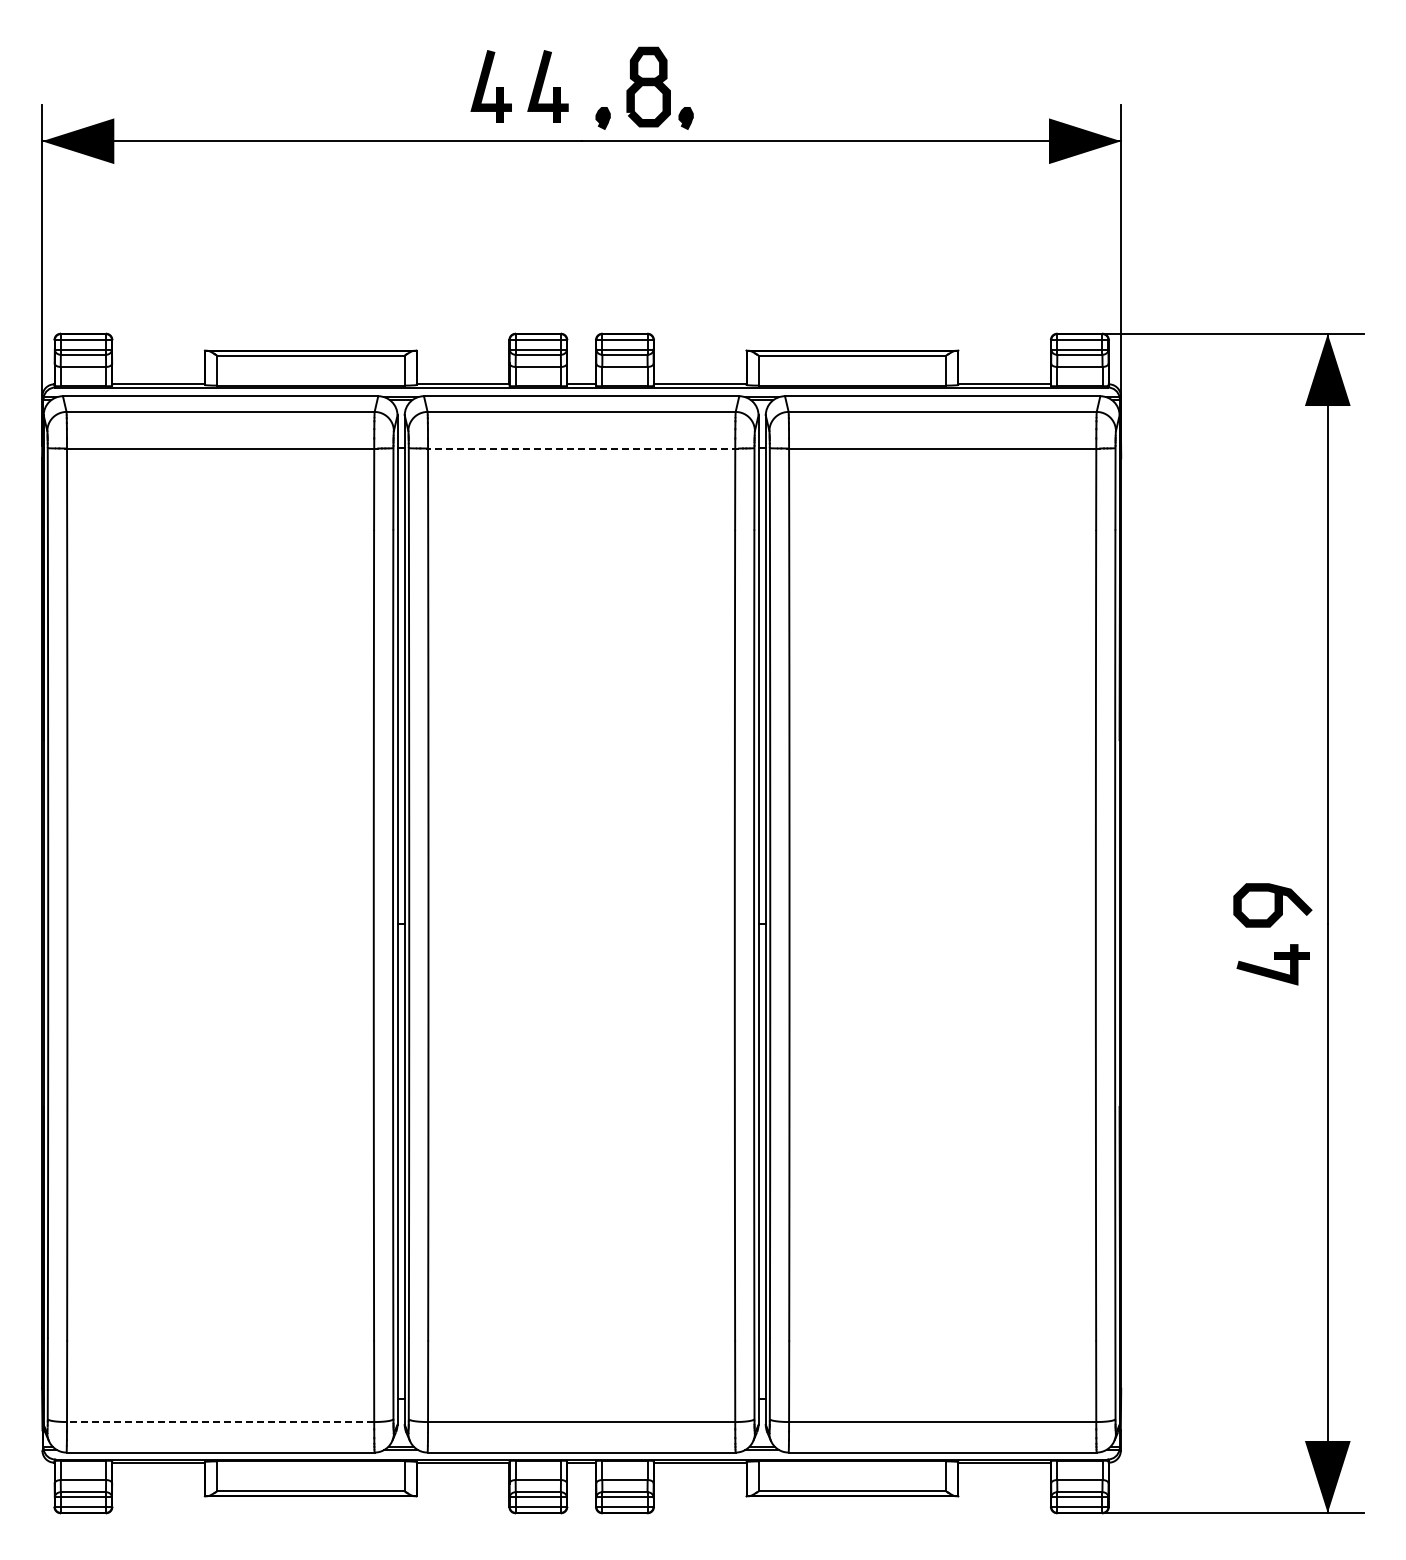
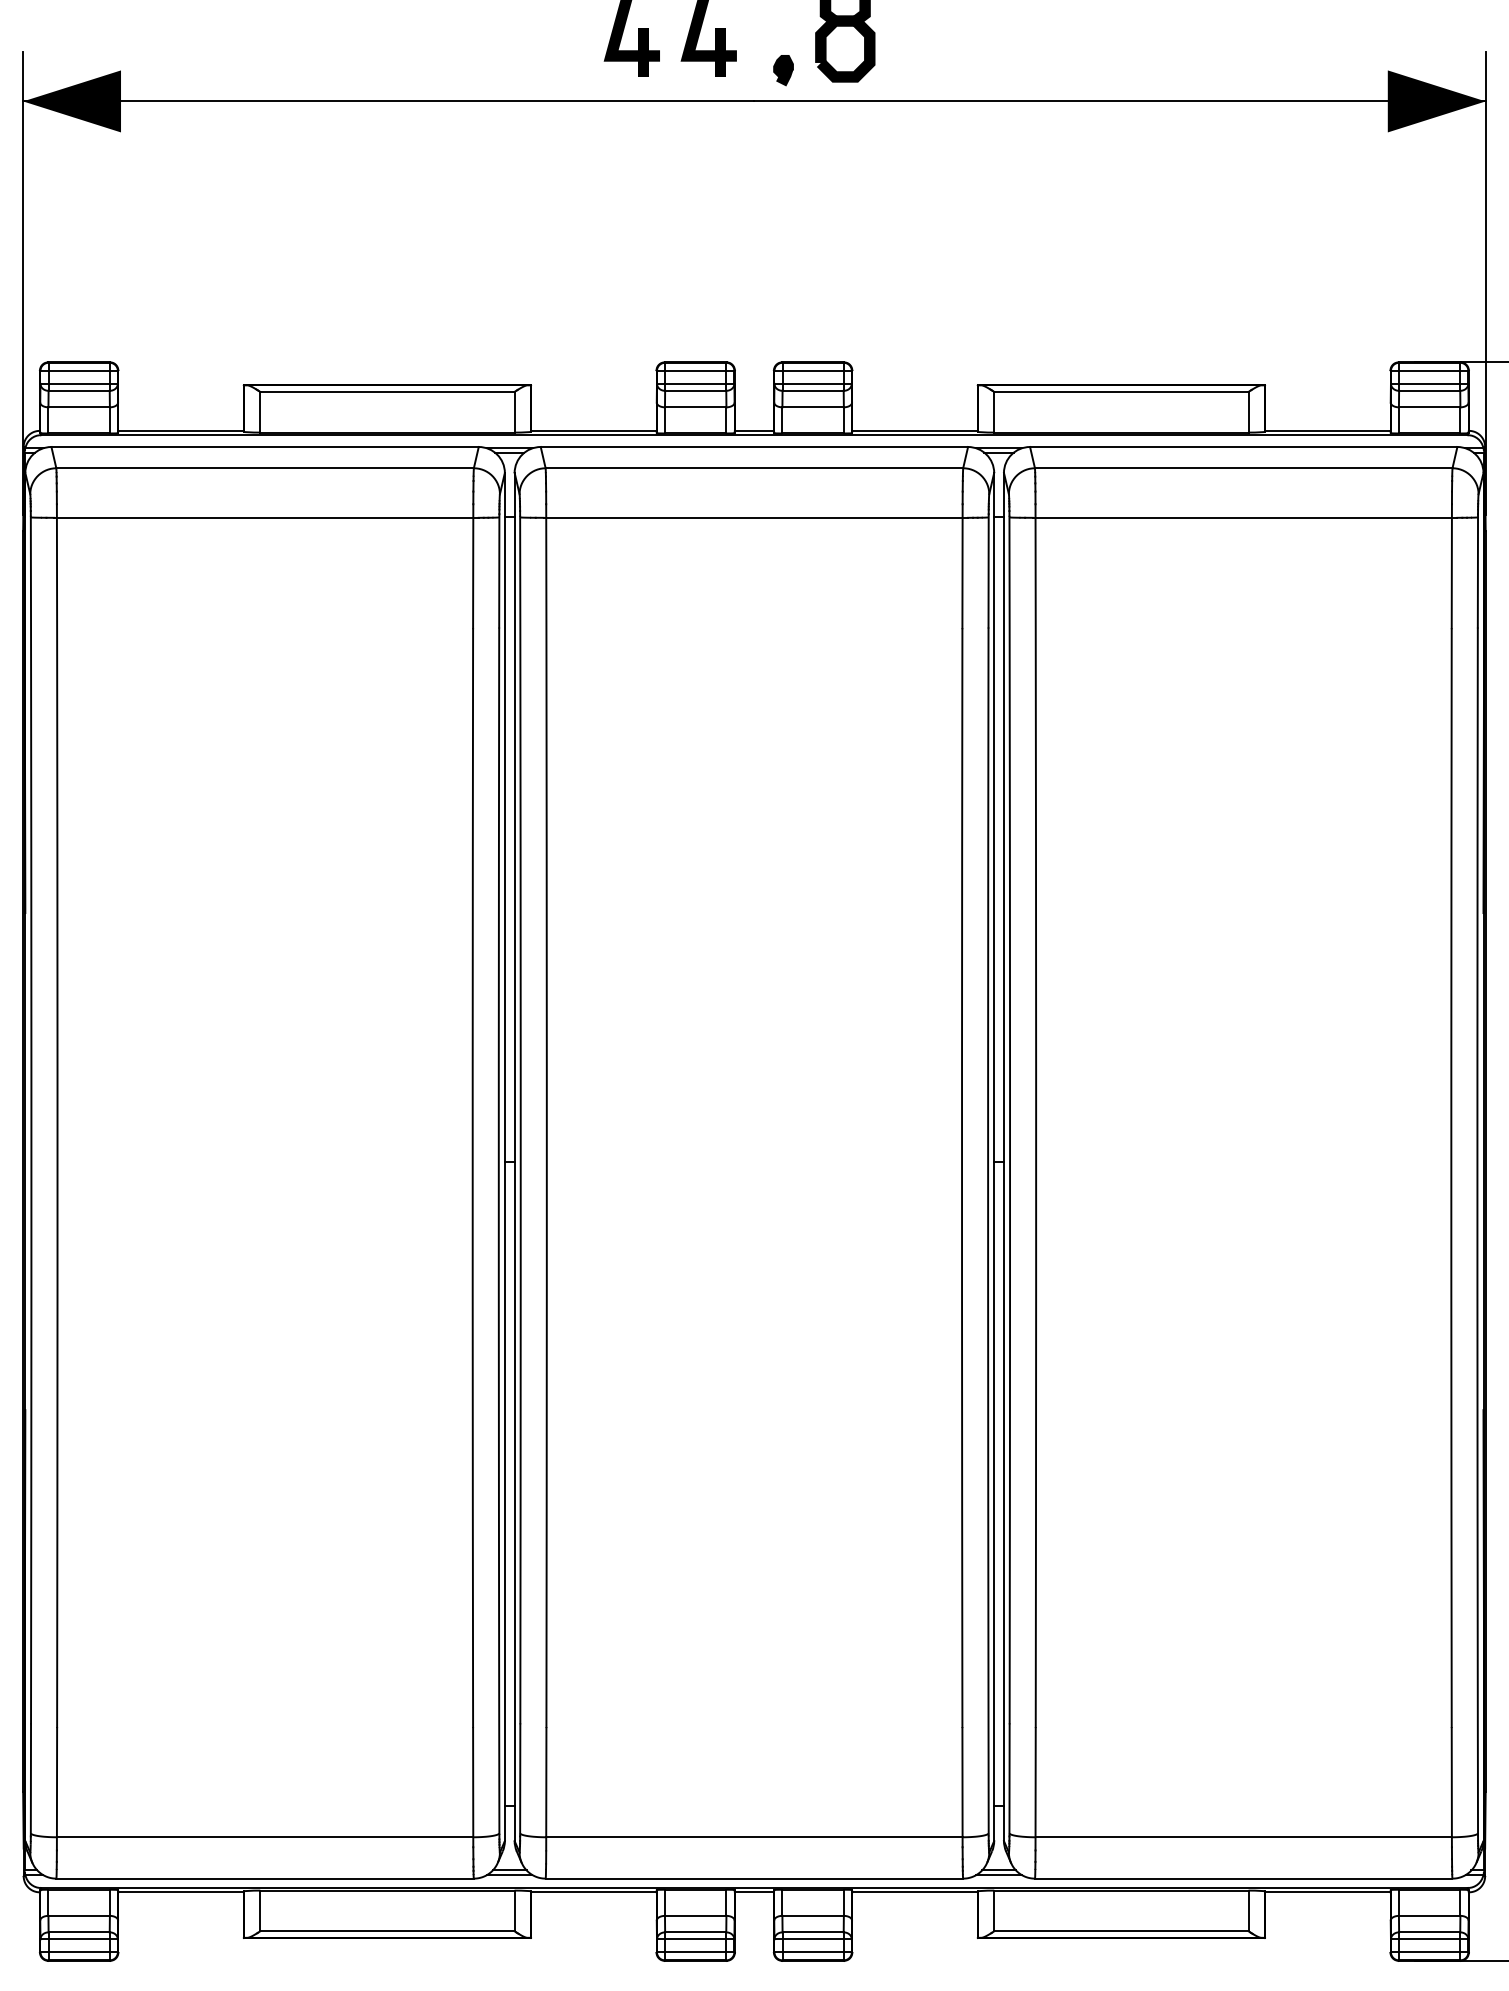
part: (685, 118) -> (895, 70), removed
line: (582, 448) -> (755, 517), dashed -> solid
line: (220, 1422) -> (264, 1837), dashed -> solid

